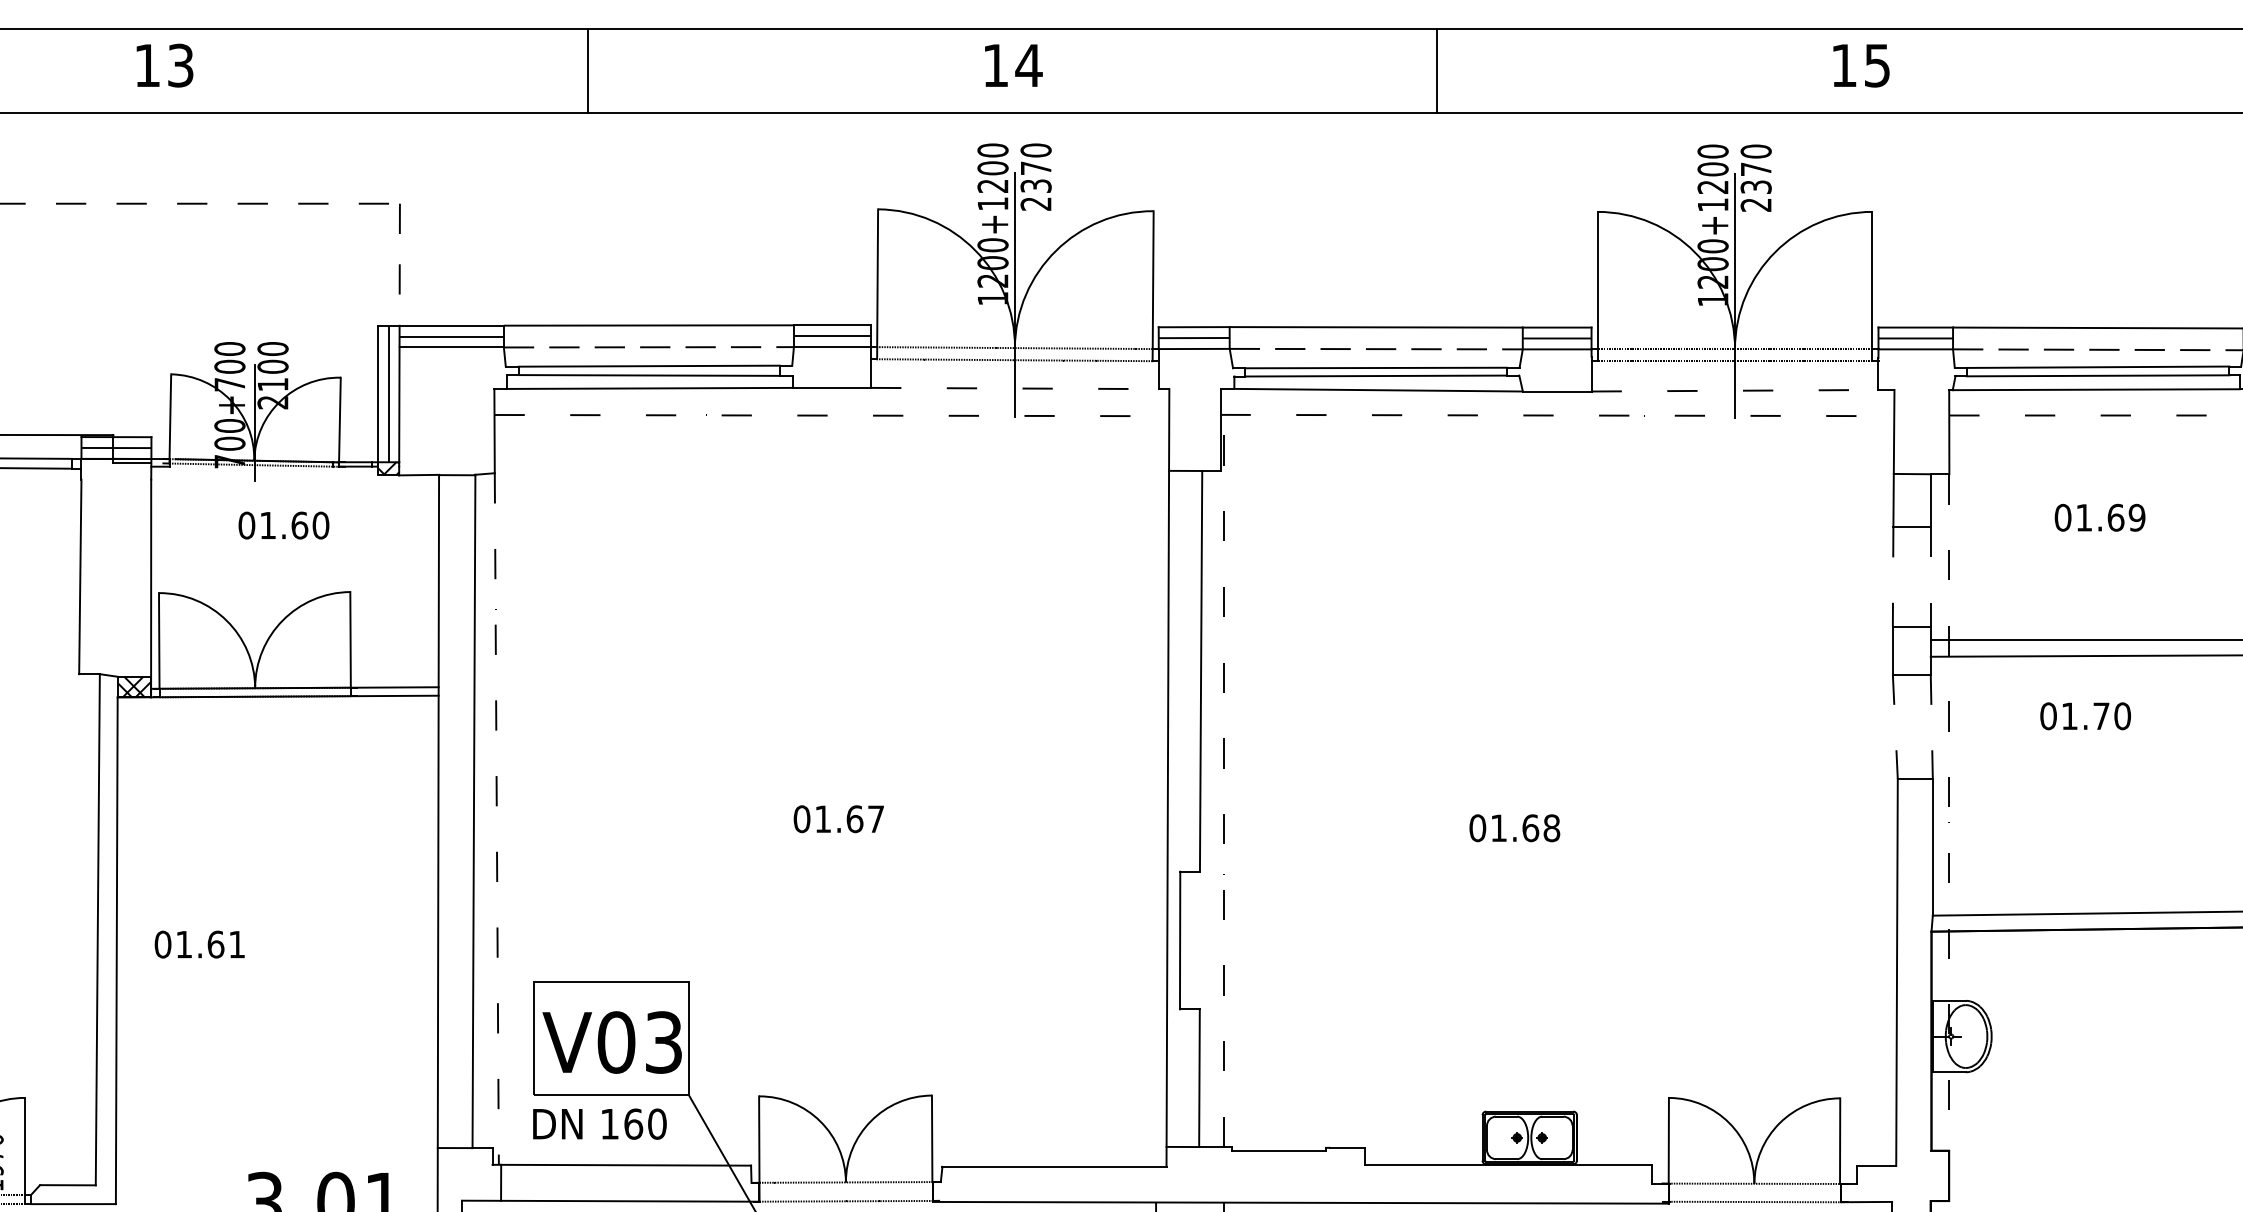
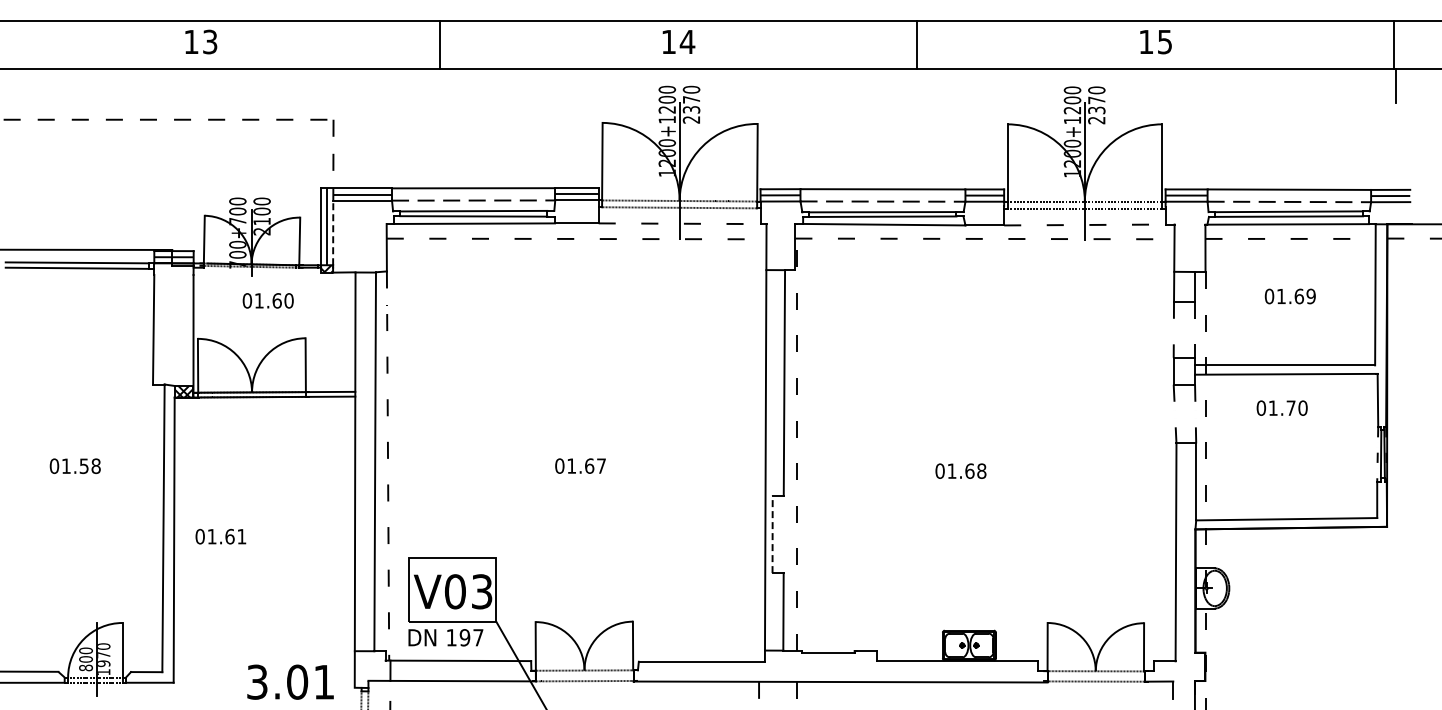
line: (399, 404) -> (333, 232), solid -> dashed
line: (1179, 940) -> (772, 534), solid -> dashed
text: (645, 1123) -> (471, 637), 160 -> 197

